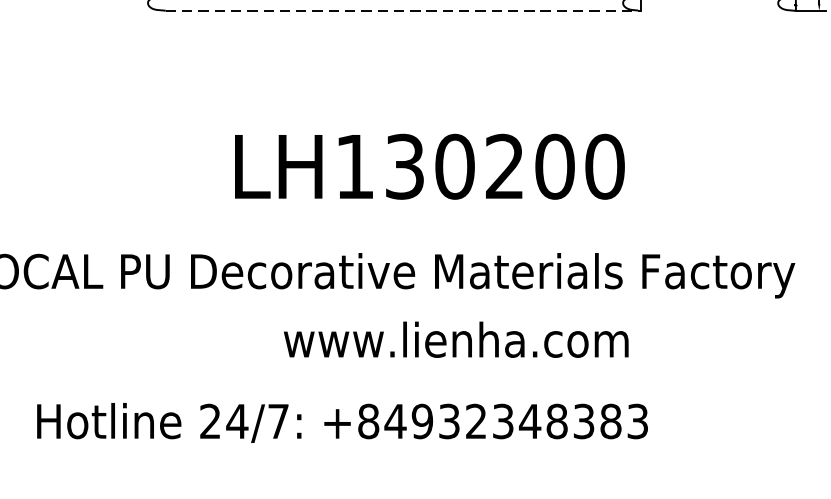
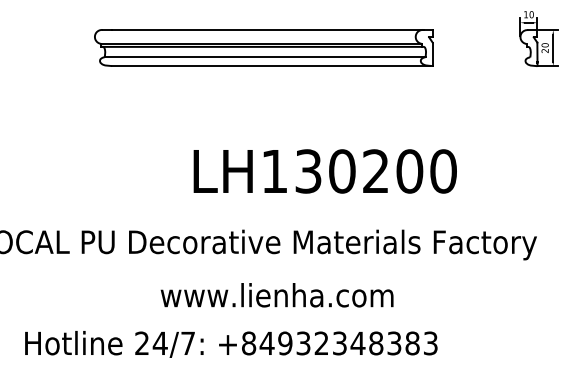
line: (403, 9) -> (272, 65), dashed -> solid
text: (428, 166) -> (324, 171), moved
text: (455, 340) -> (276, 295), moved

